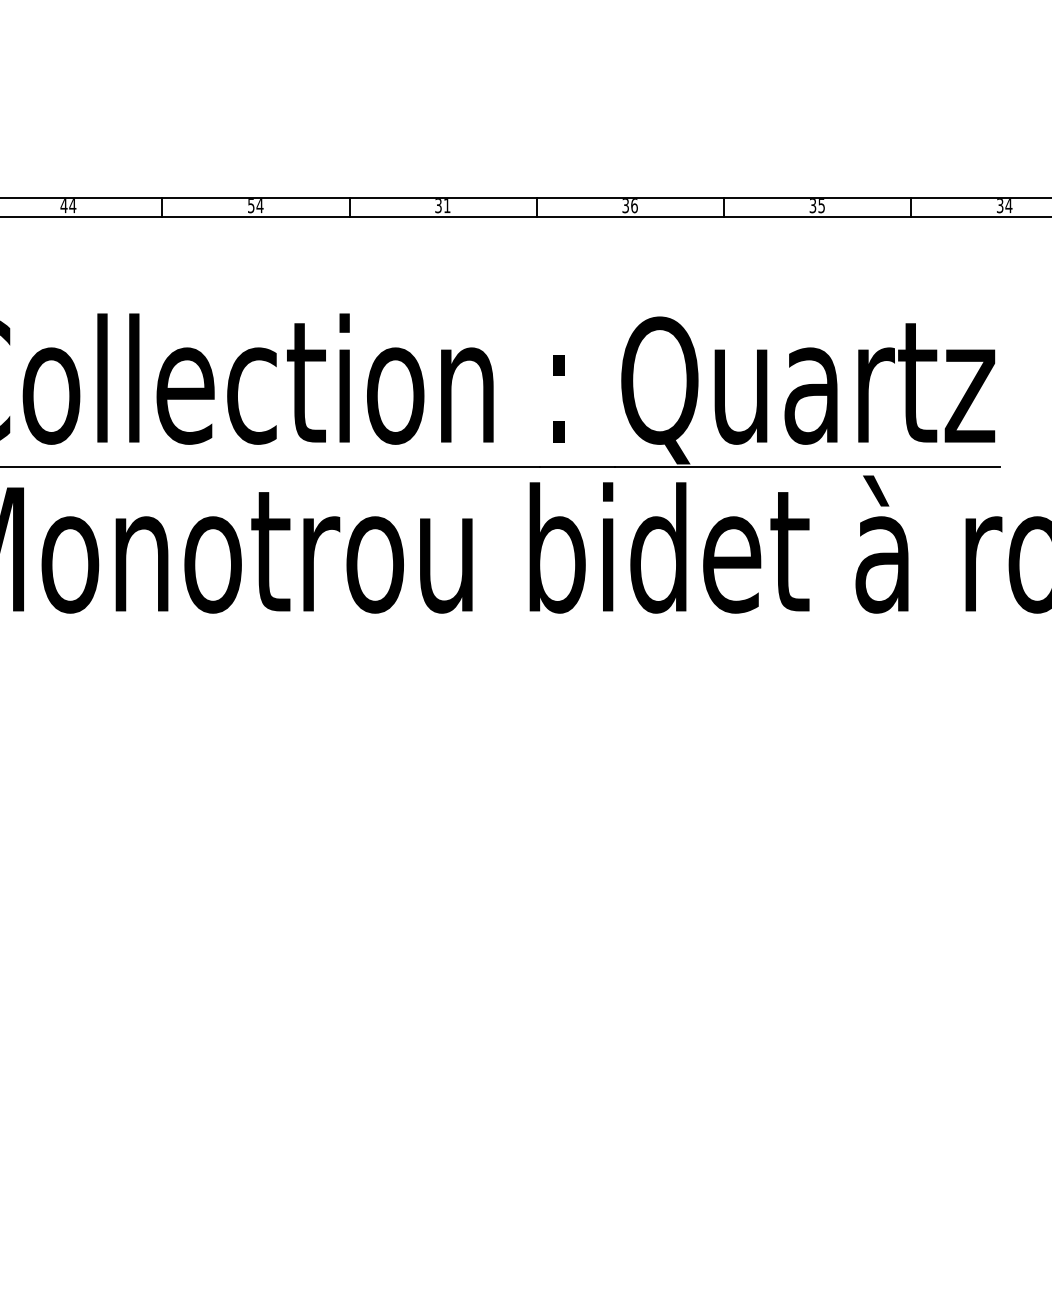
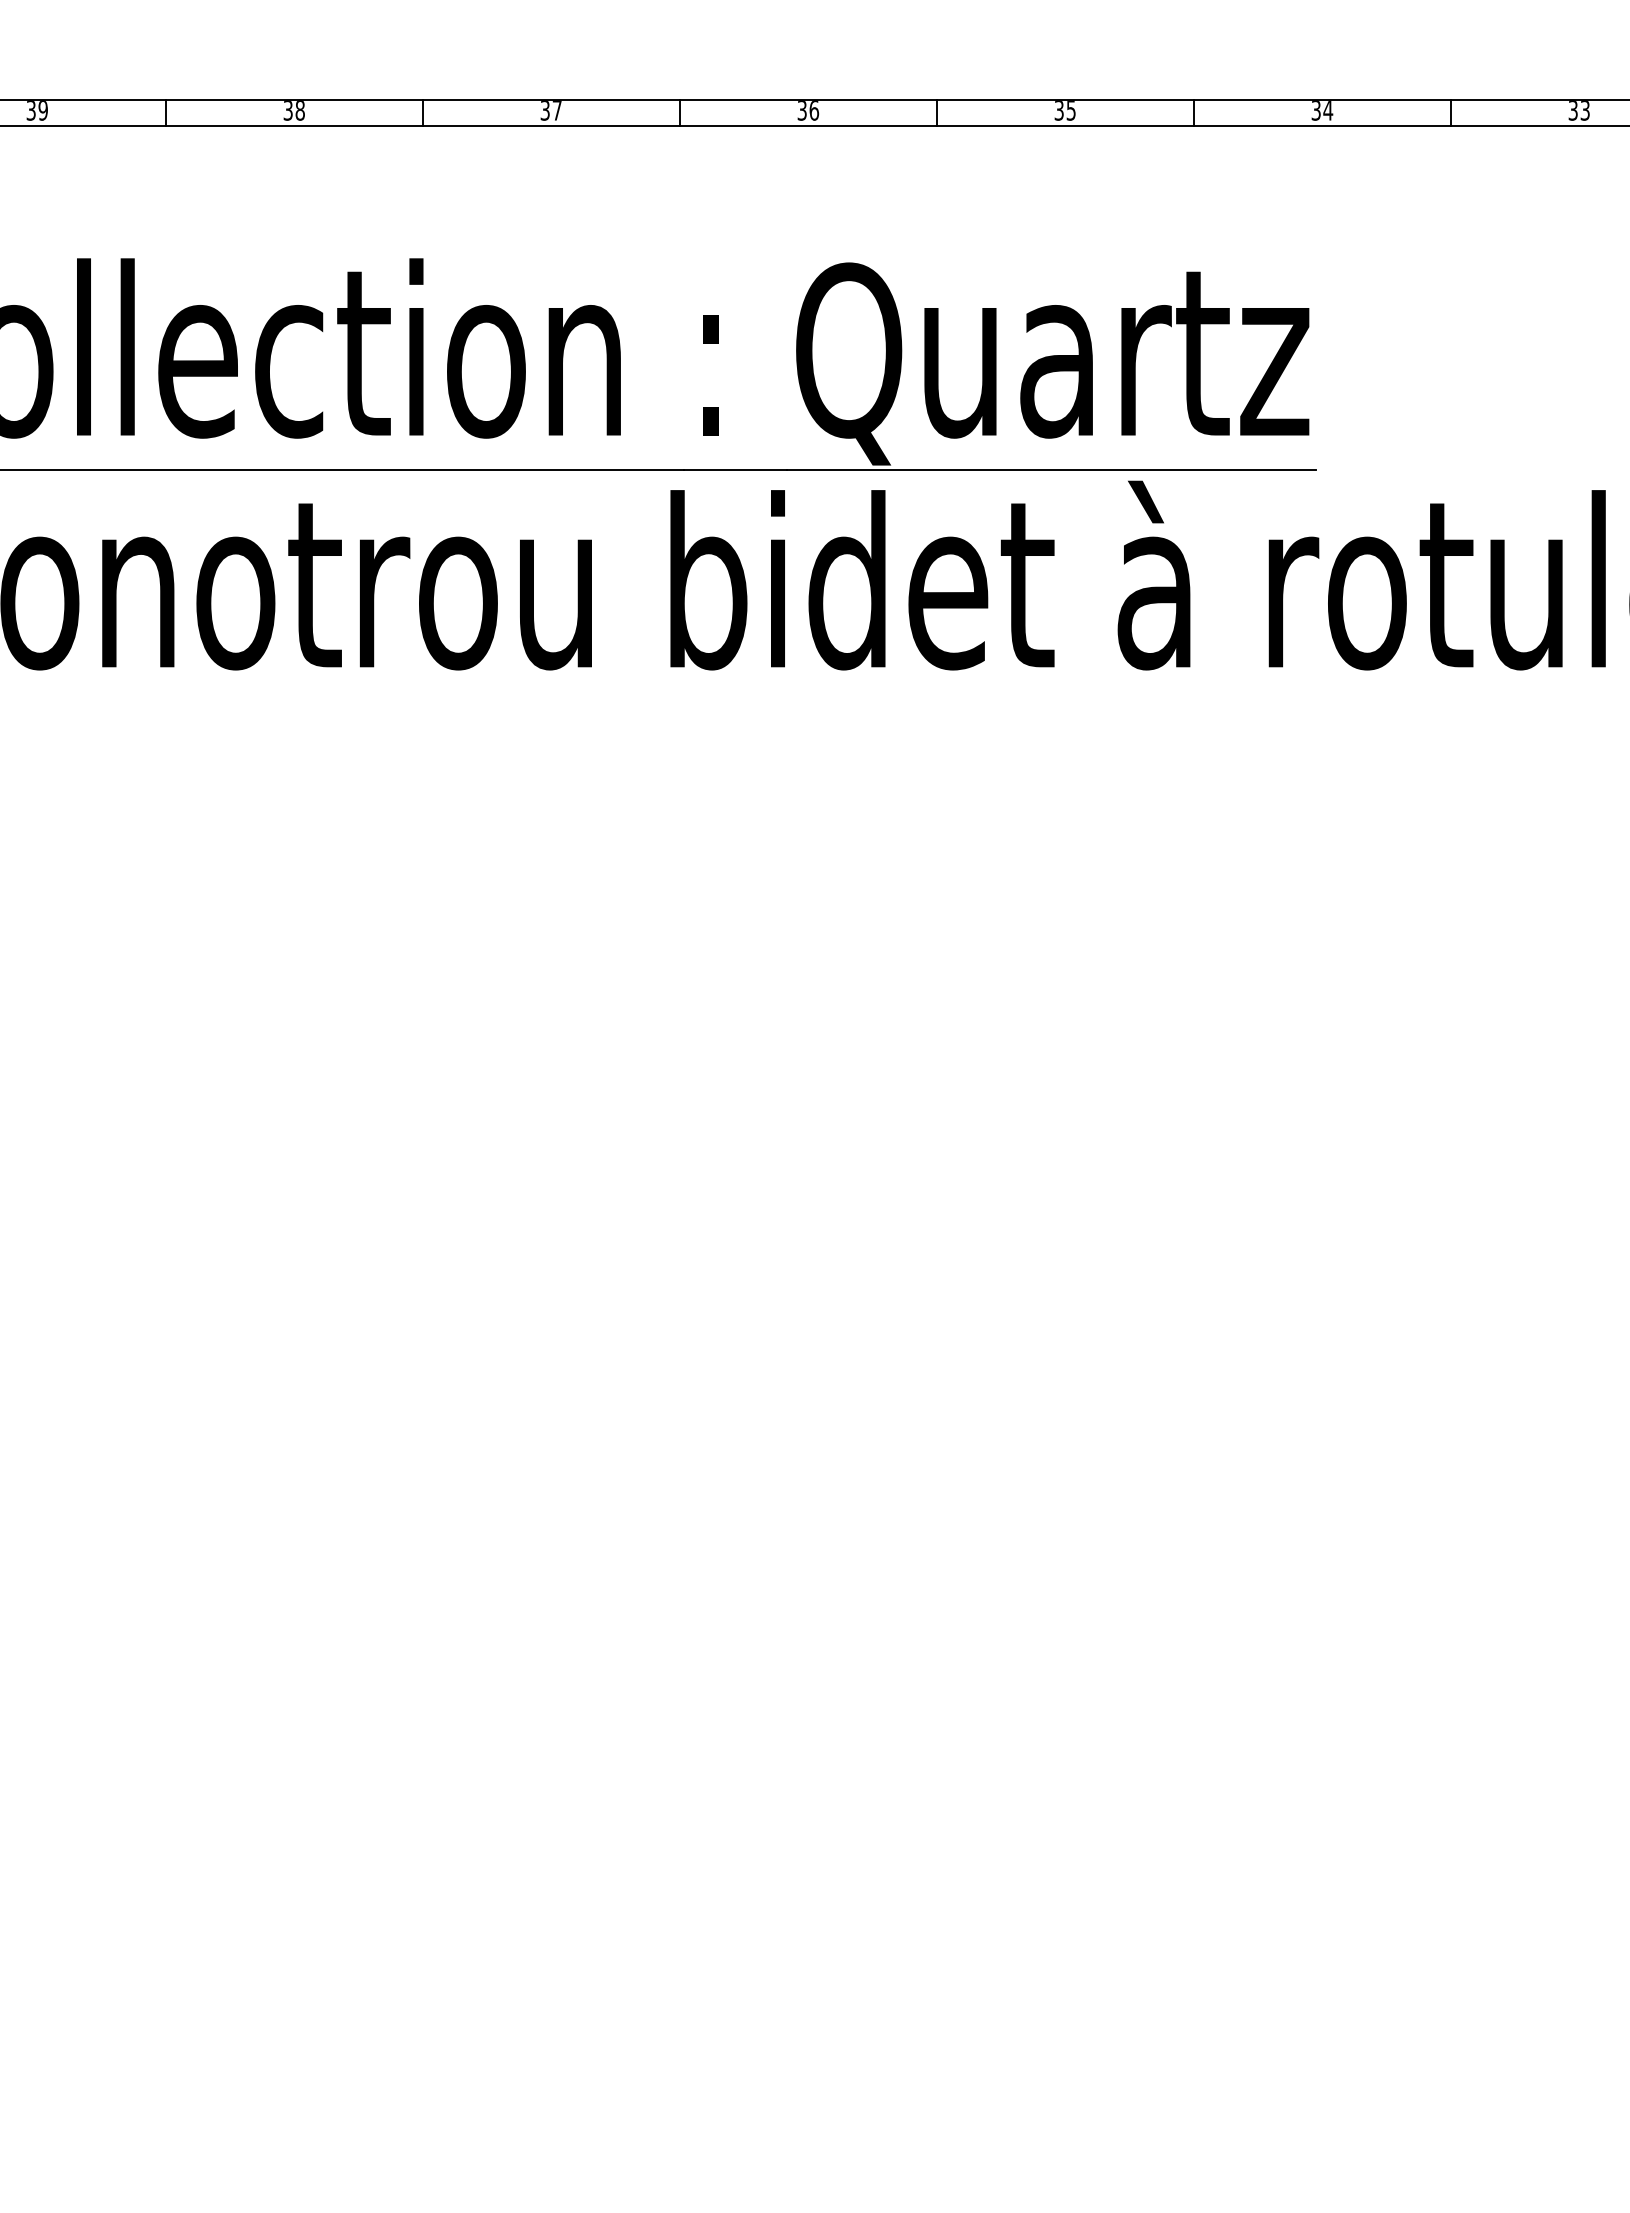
text: (68, 205) -> (37, 110), 44 -> 39
text: (255, 205) -> (294, 110), 54 -> 38
text: (446, 205) -> (556, 110), 31 -> 37

